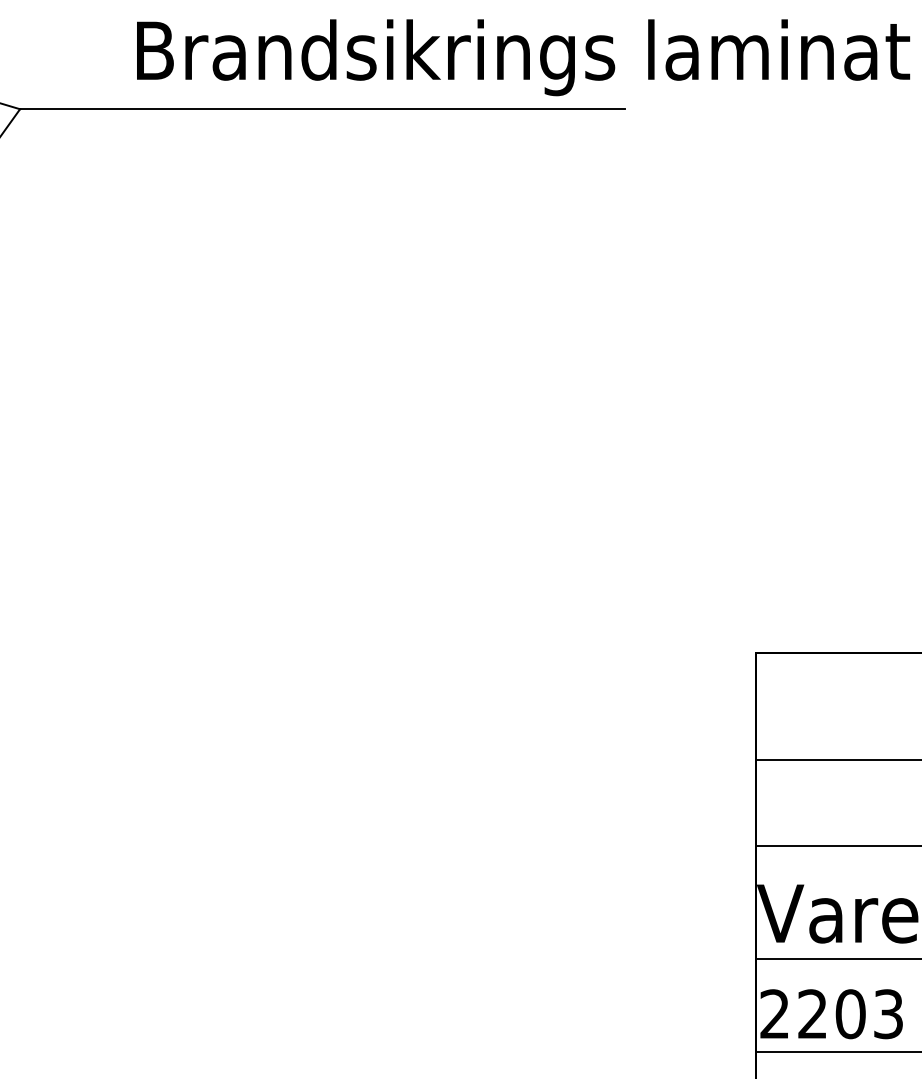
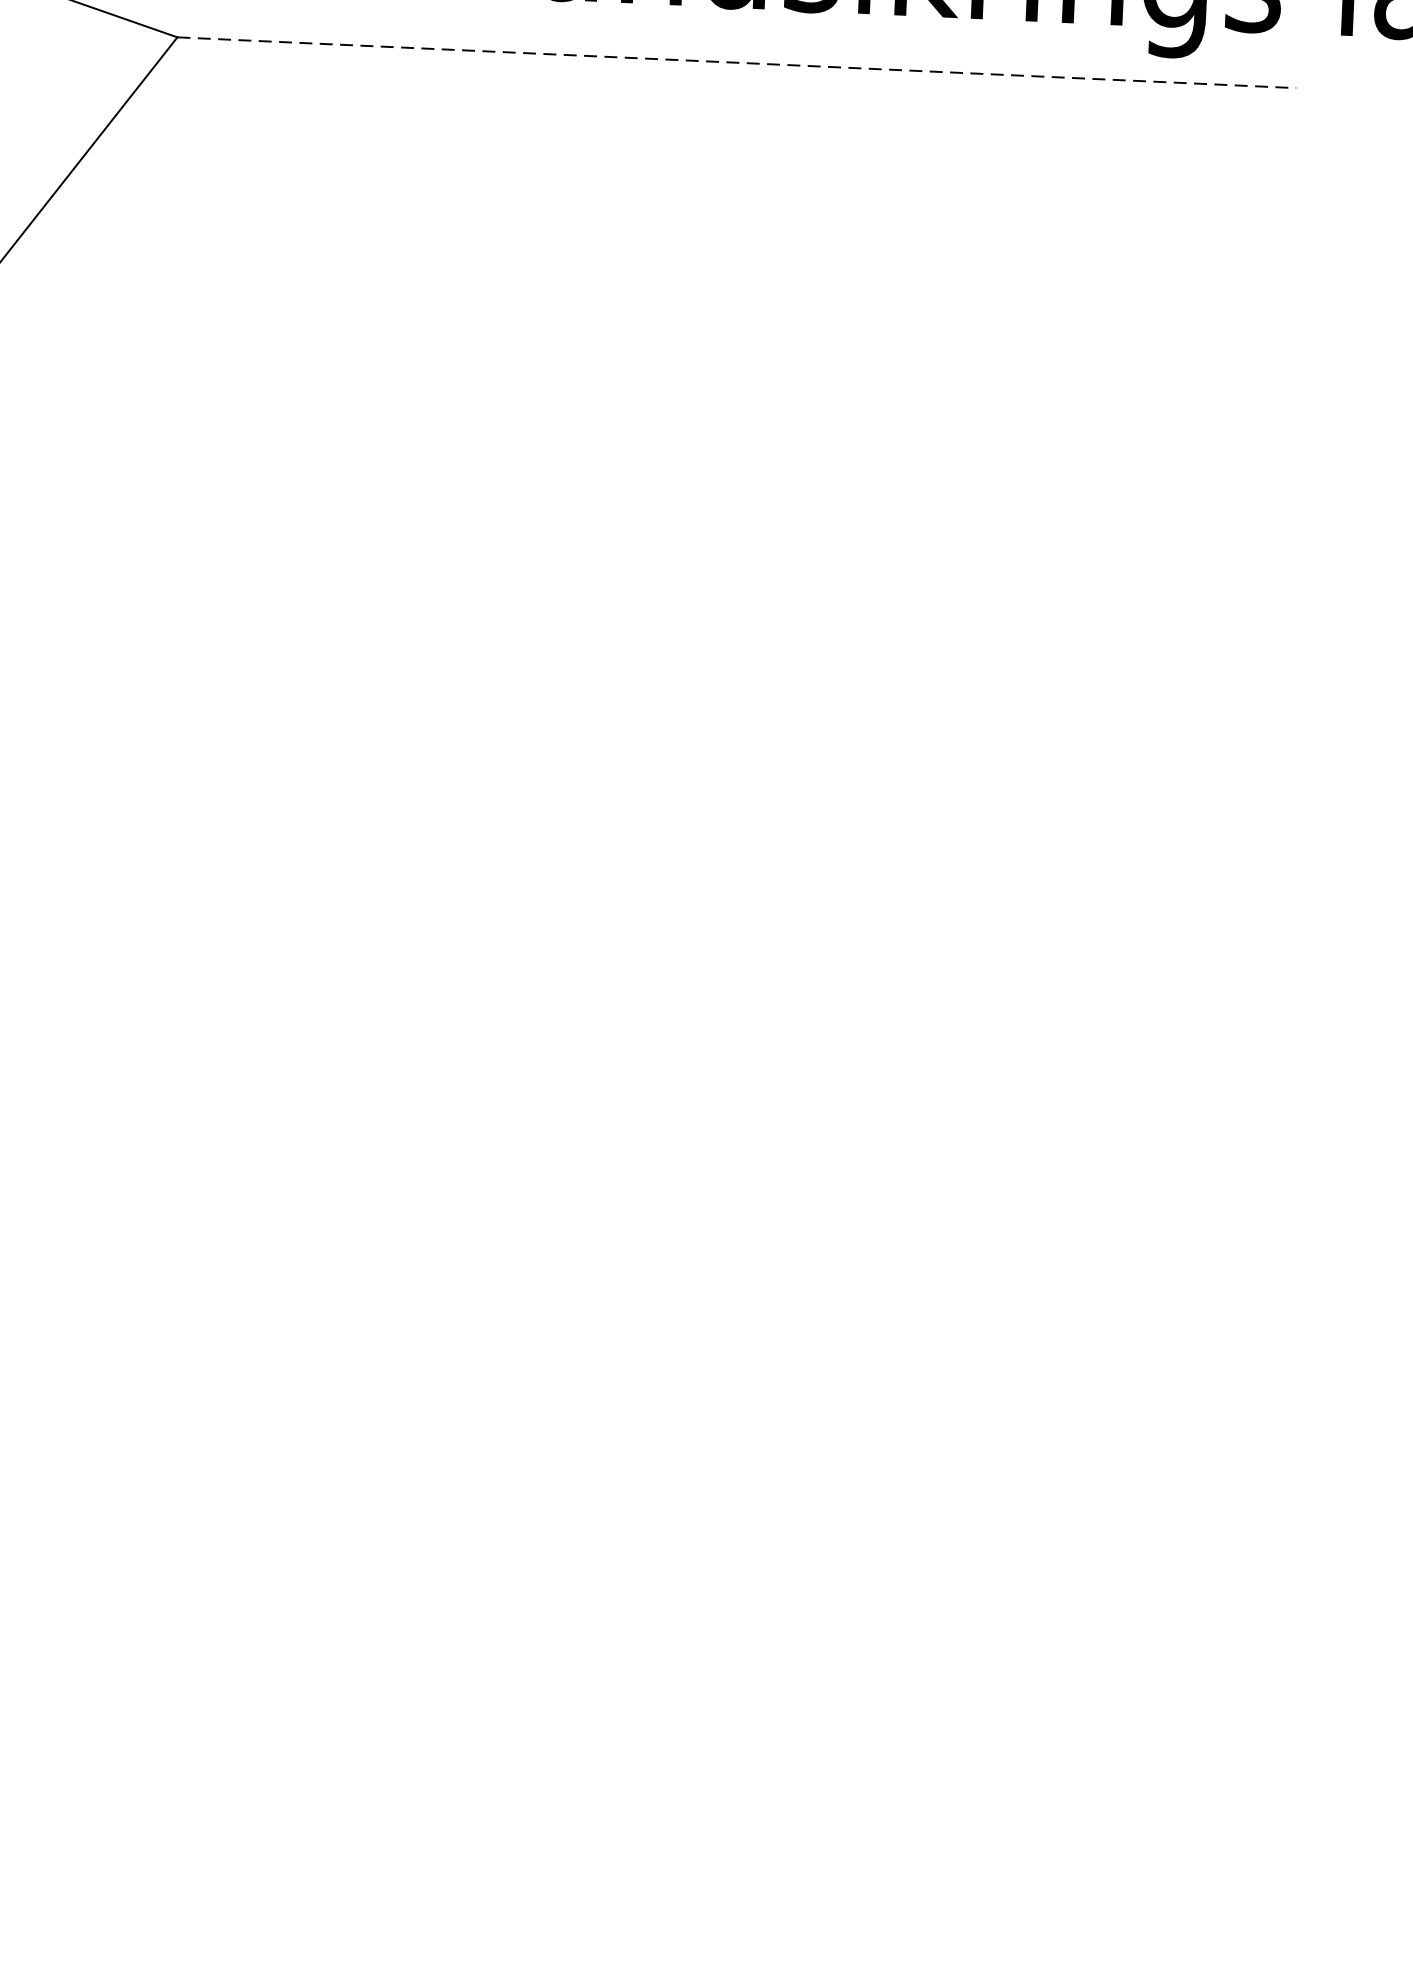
line: (322, 109) -> (736, 63), solid -> dashed

